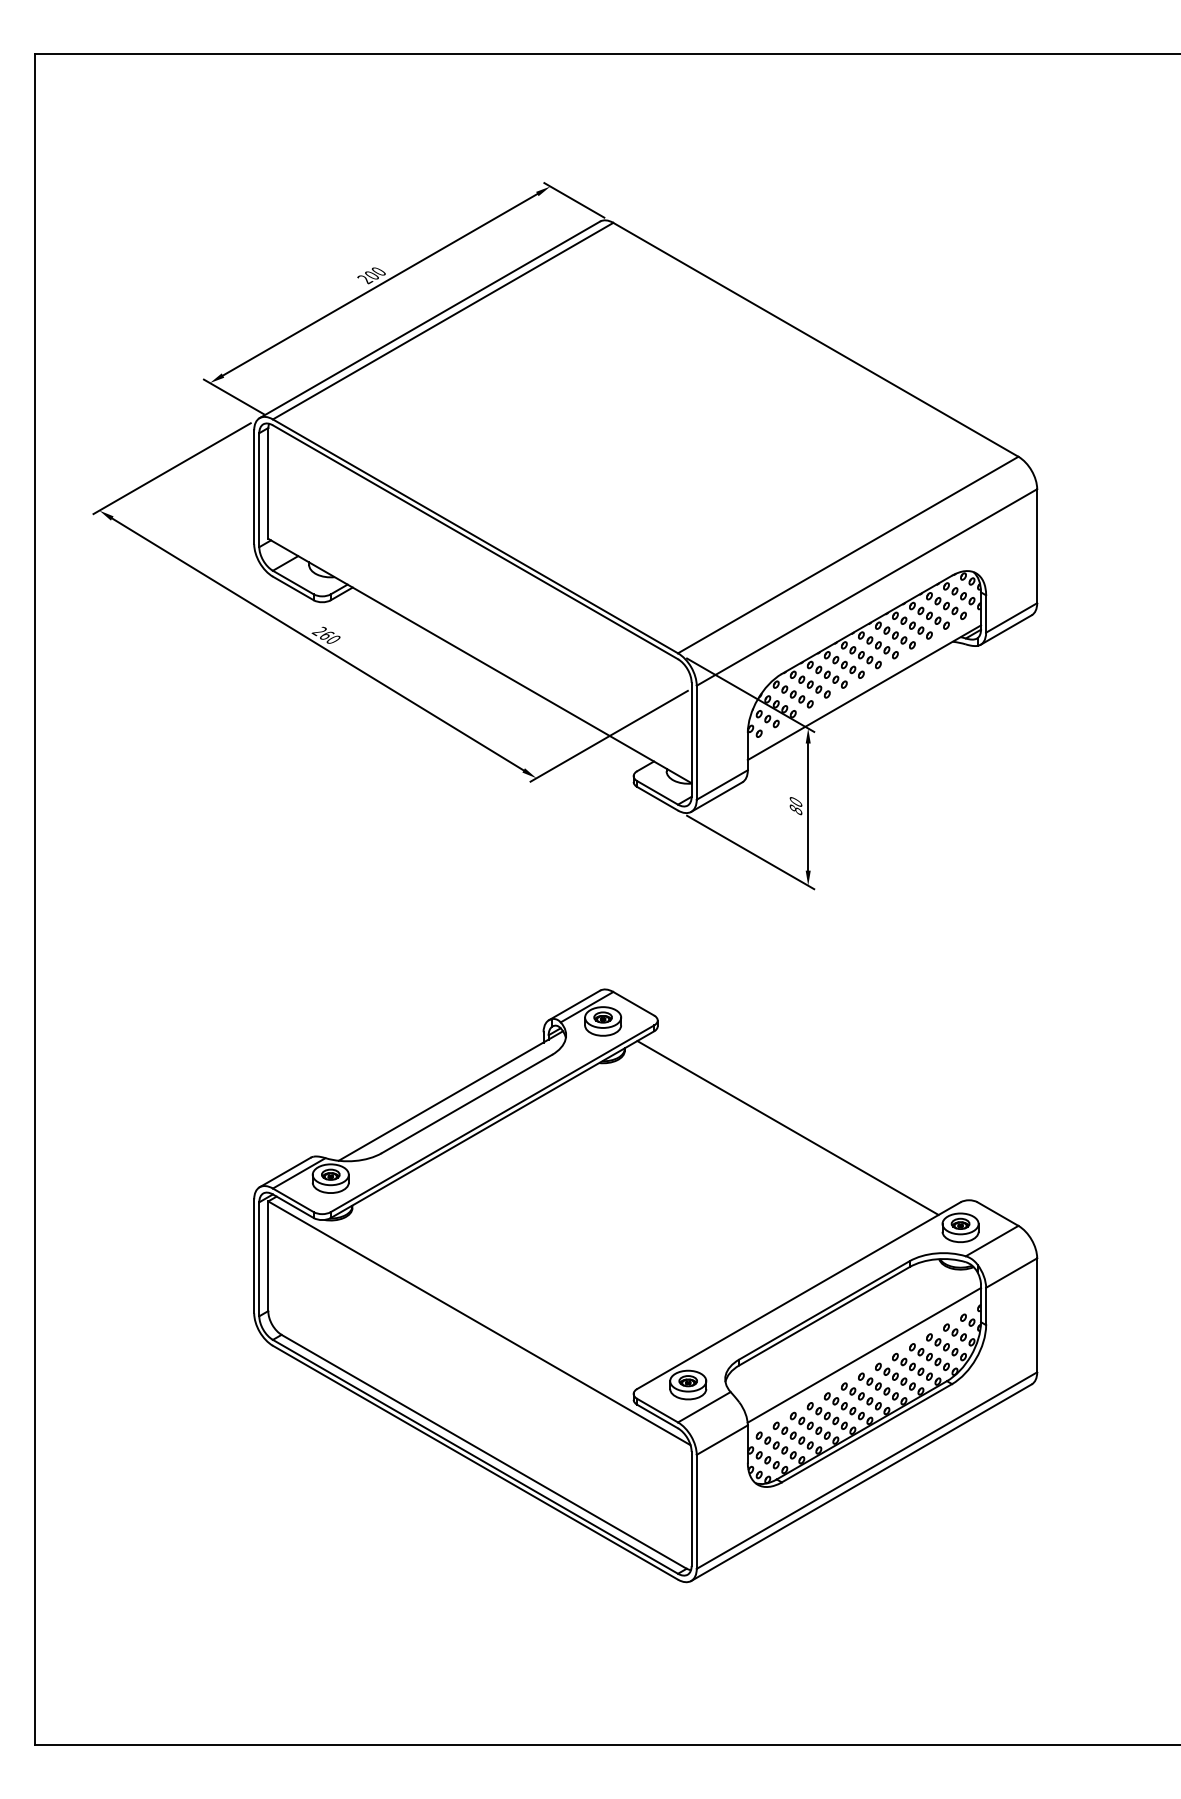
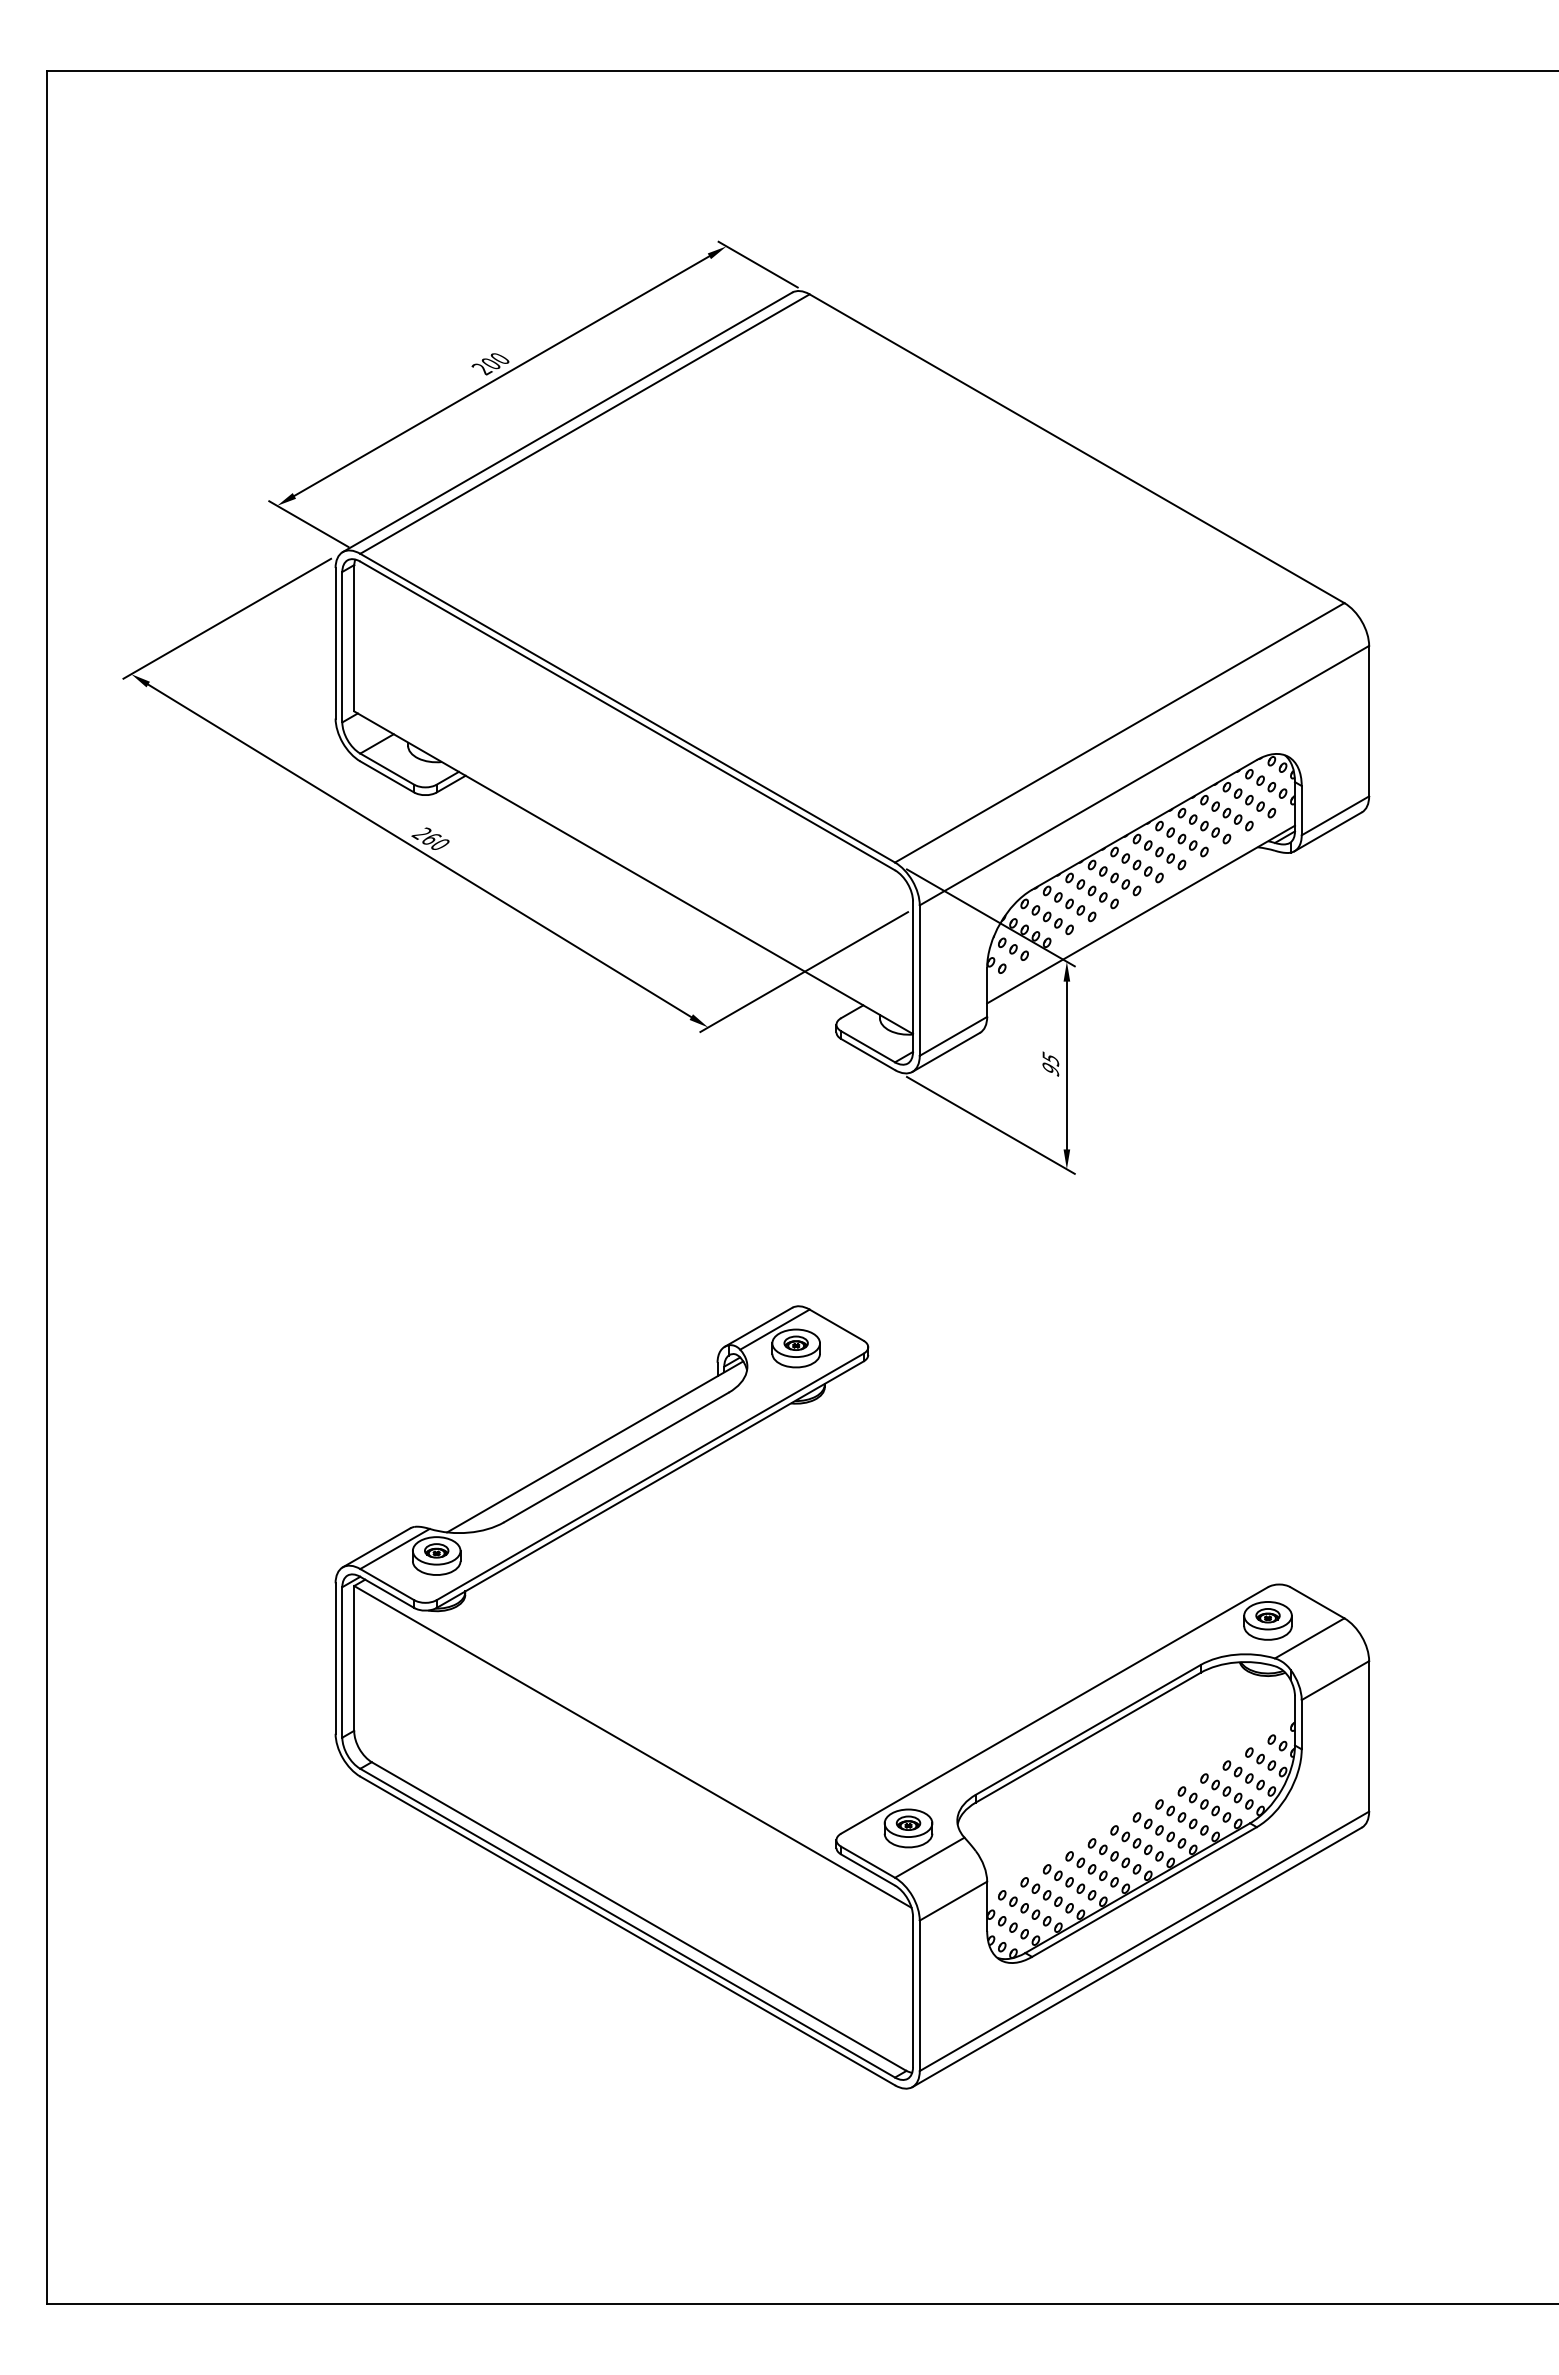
text: (795, 805) -> (1050, 1063), 80 -> 95
line: (787, 1127) -> (1039, 1488), removed
line: (864, 1355) -> (1141, 1789), removed

